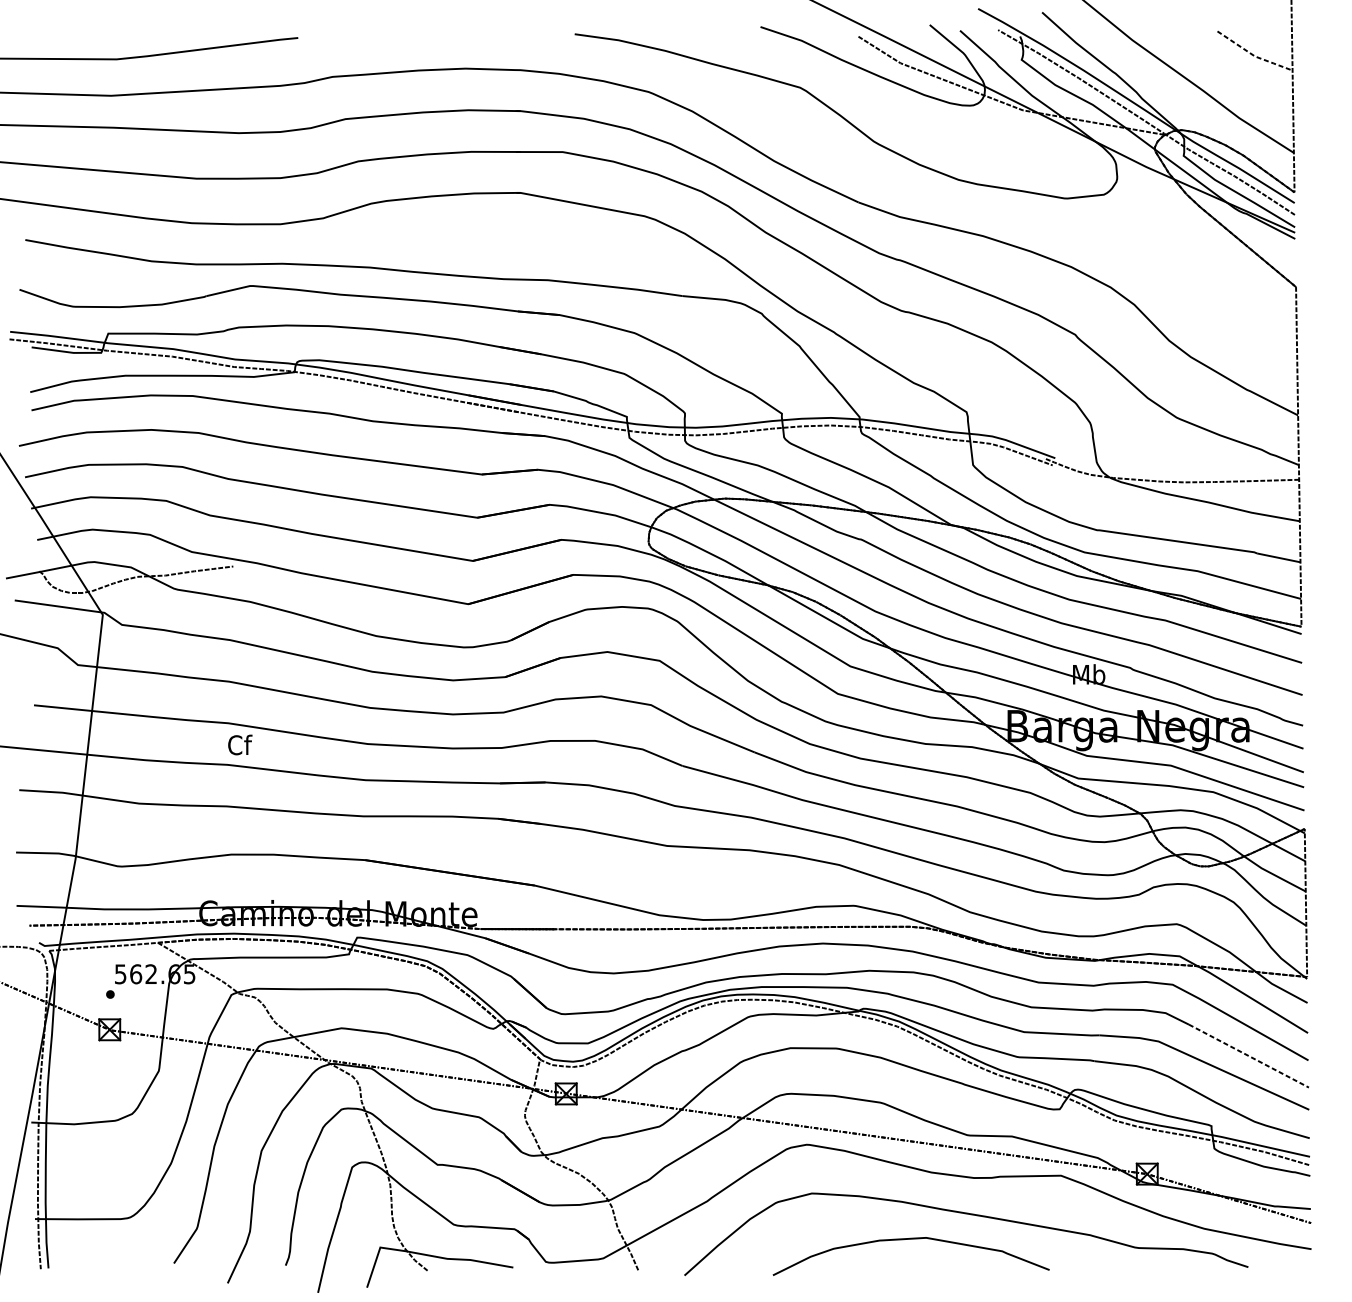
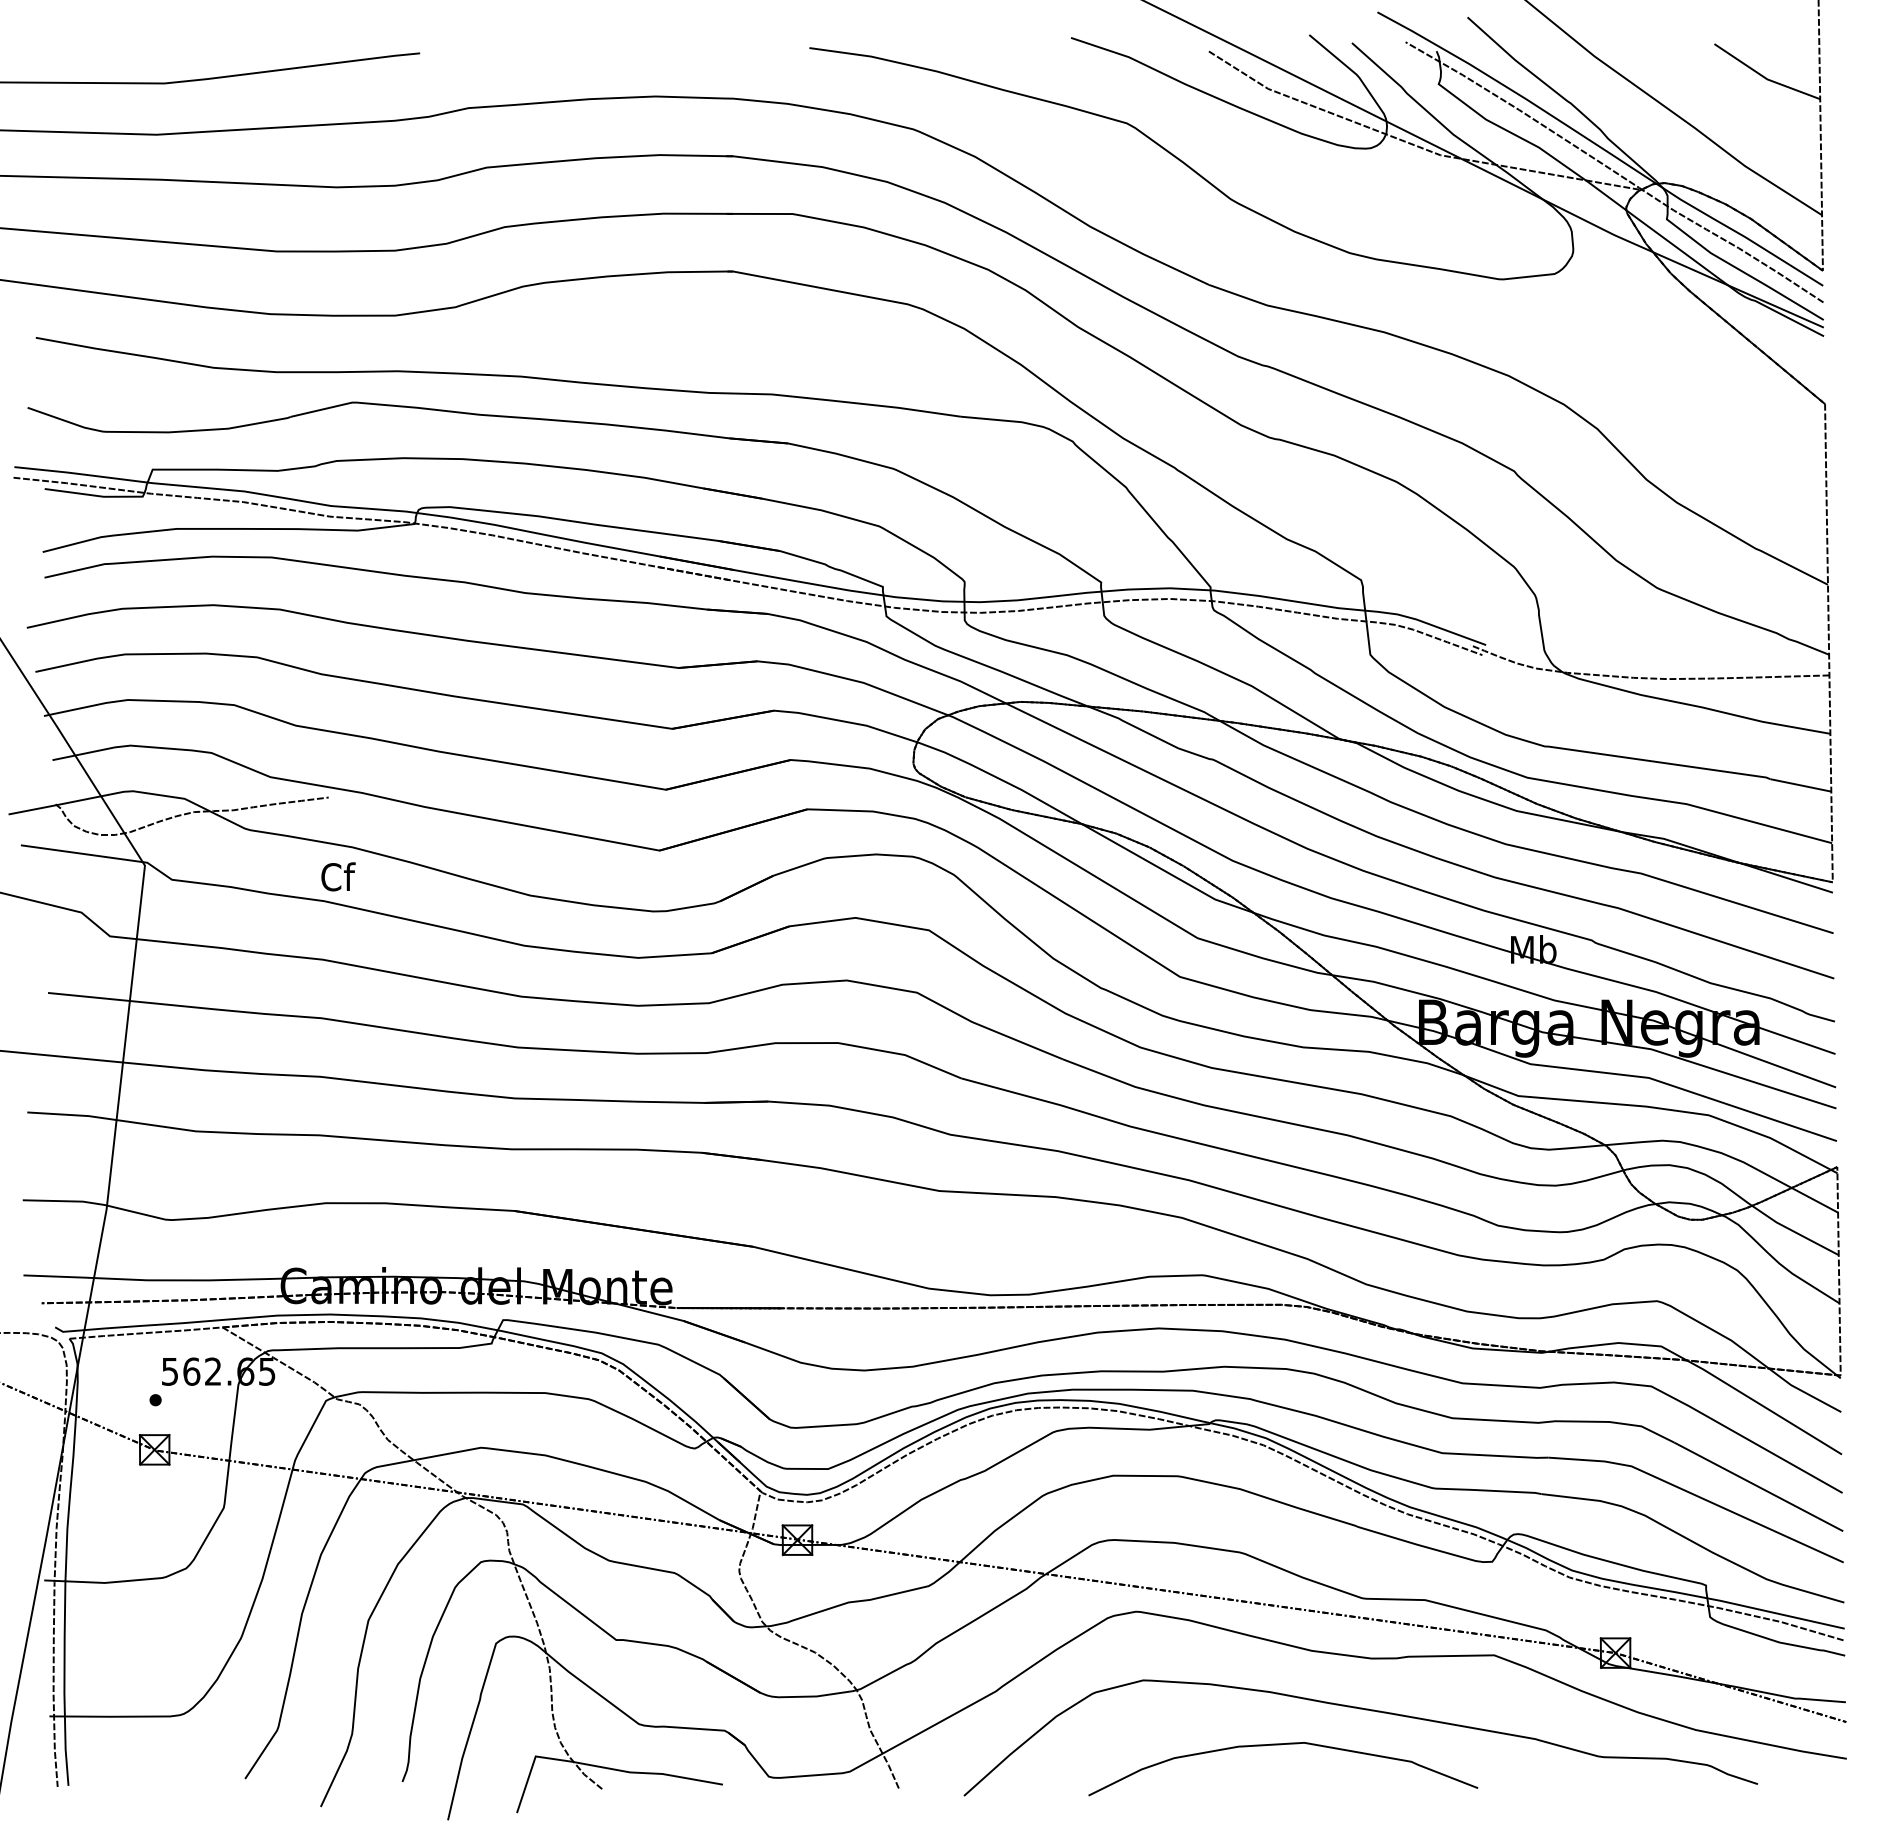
line: (1253, 55) -> (1765, 78), dashed -> solid
text: (240, 744) -> (338, 876), moved
line: (1249, 1056) -> (1759, 1487), dashed -> solid

